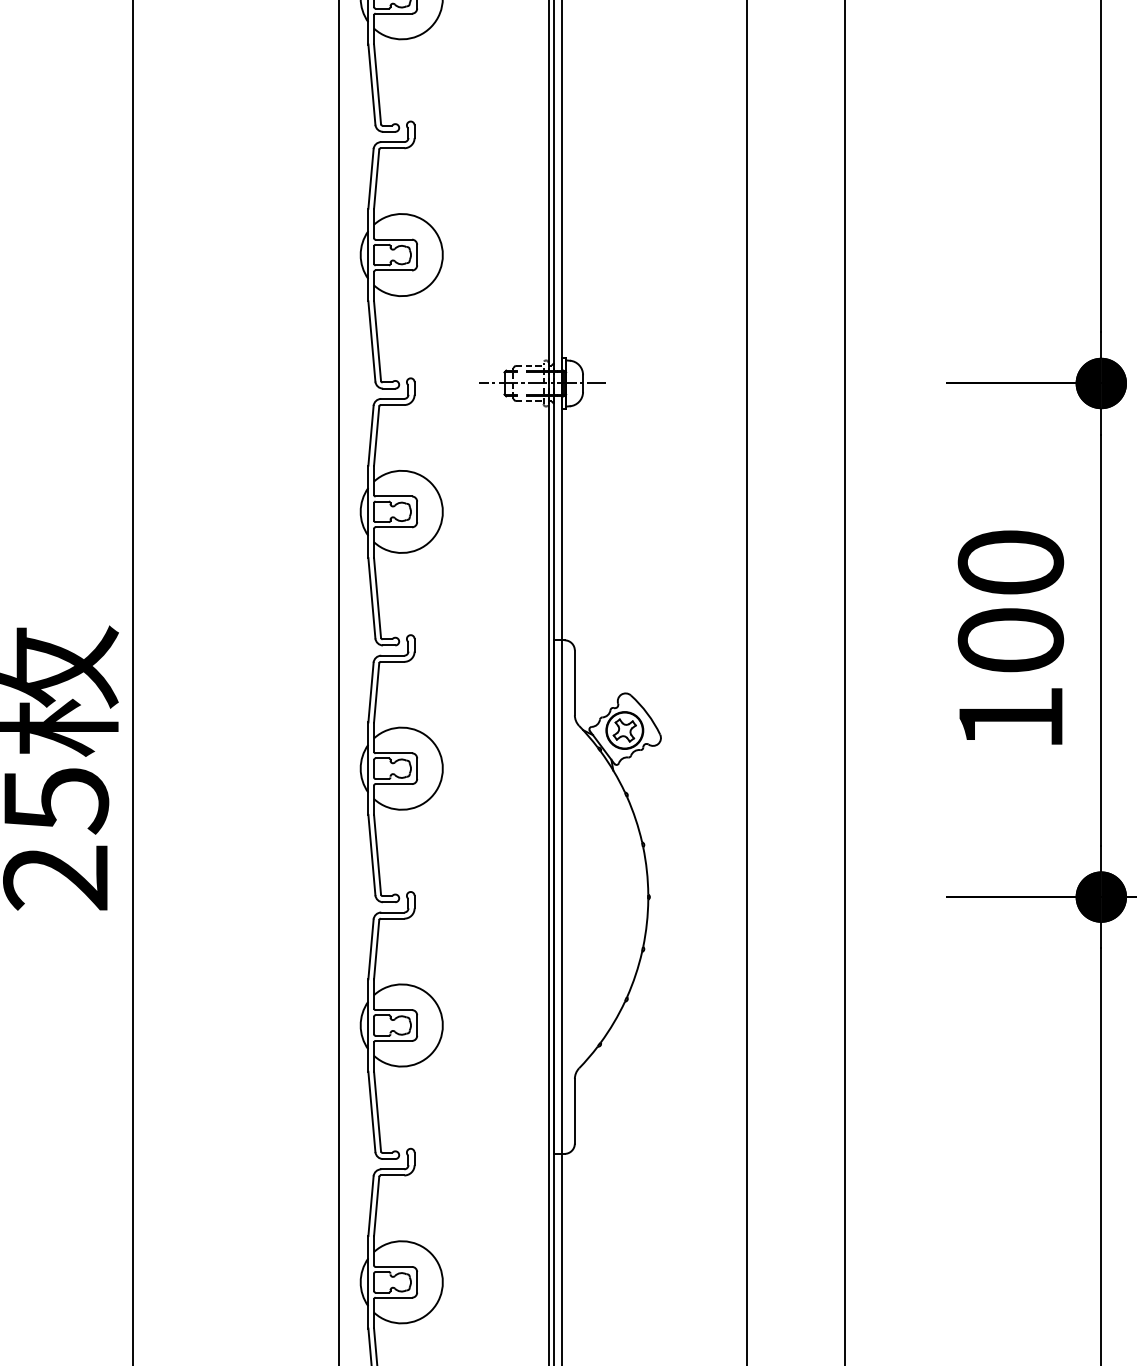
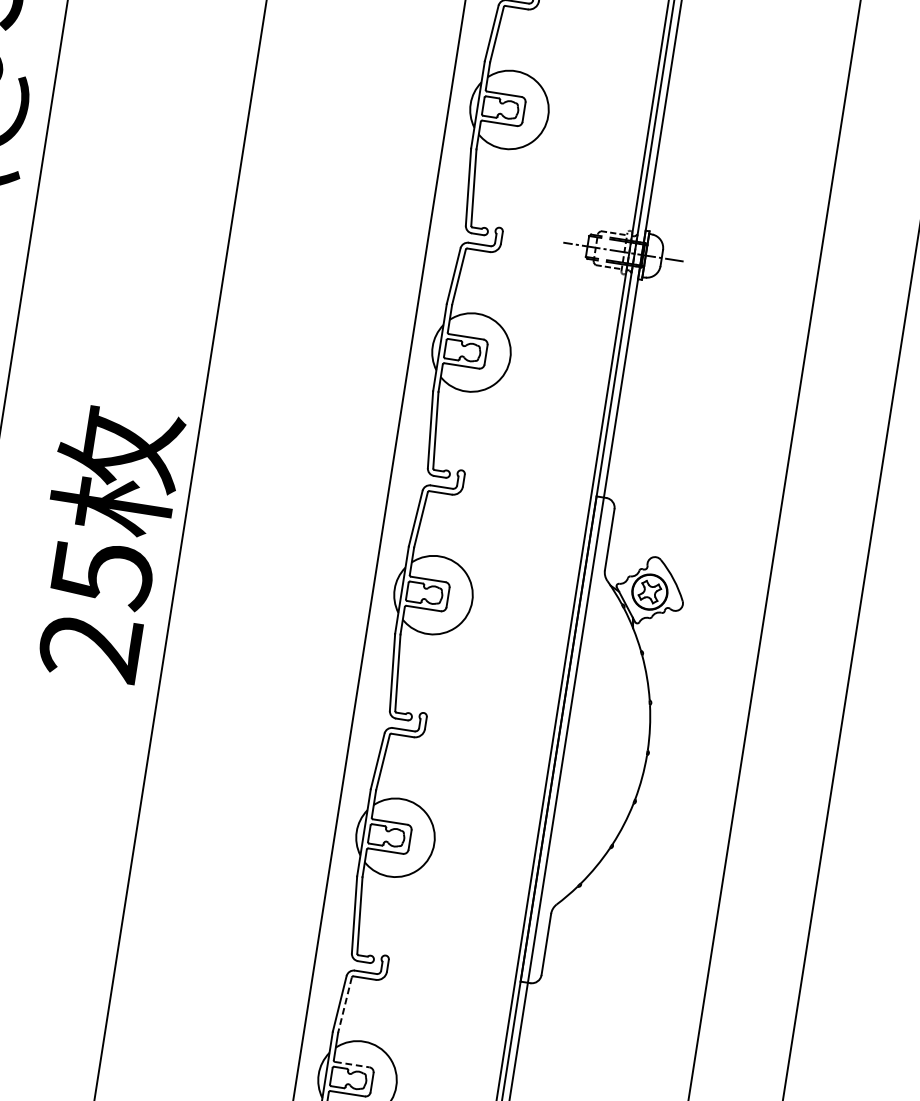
line: (376, 1206) -> (344, 1005), solid -> dashed
line: (394, 1266) -> (353, 1064), solid -> dashed

